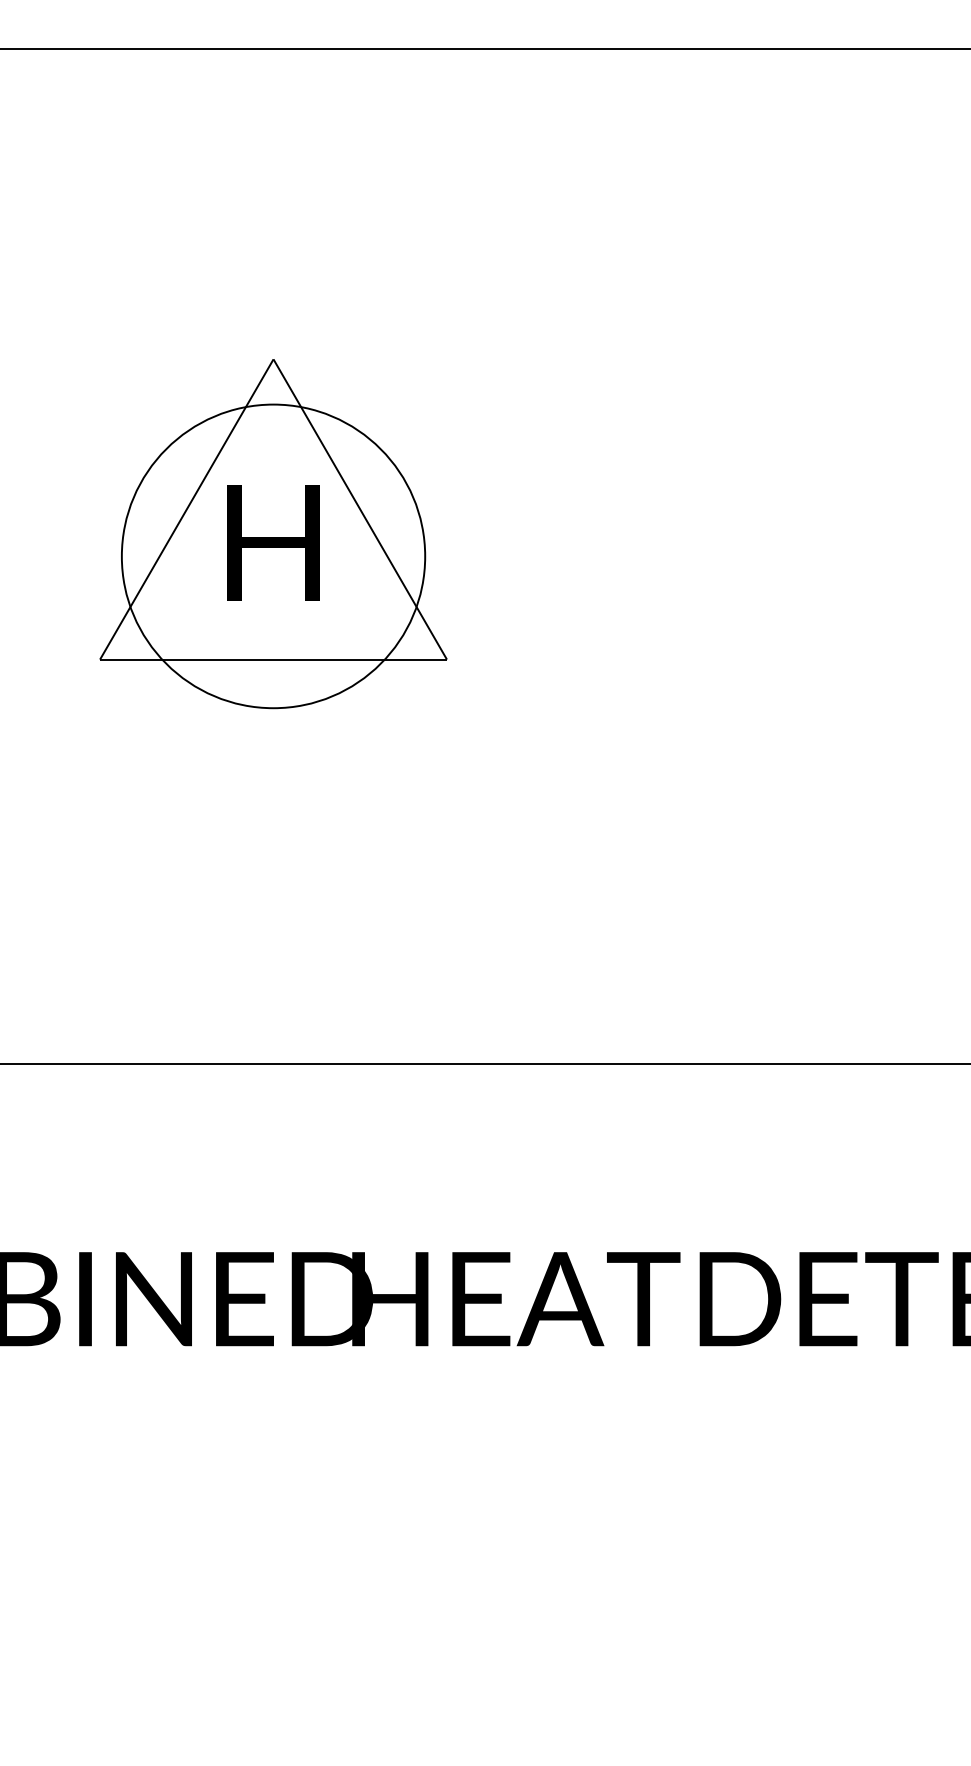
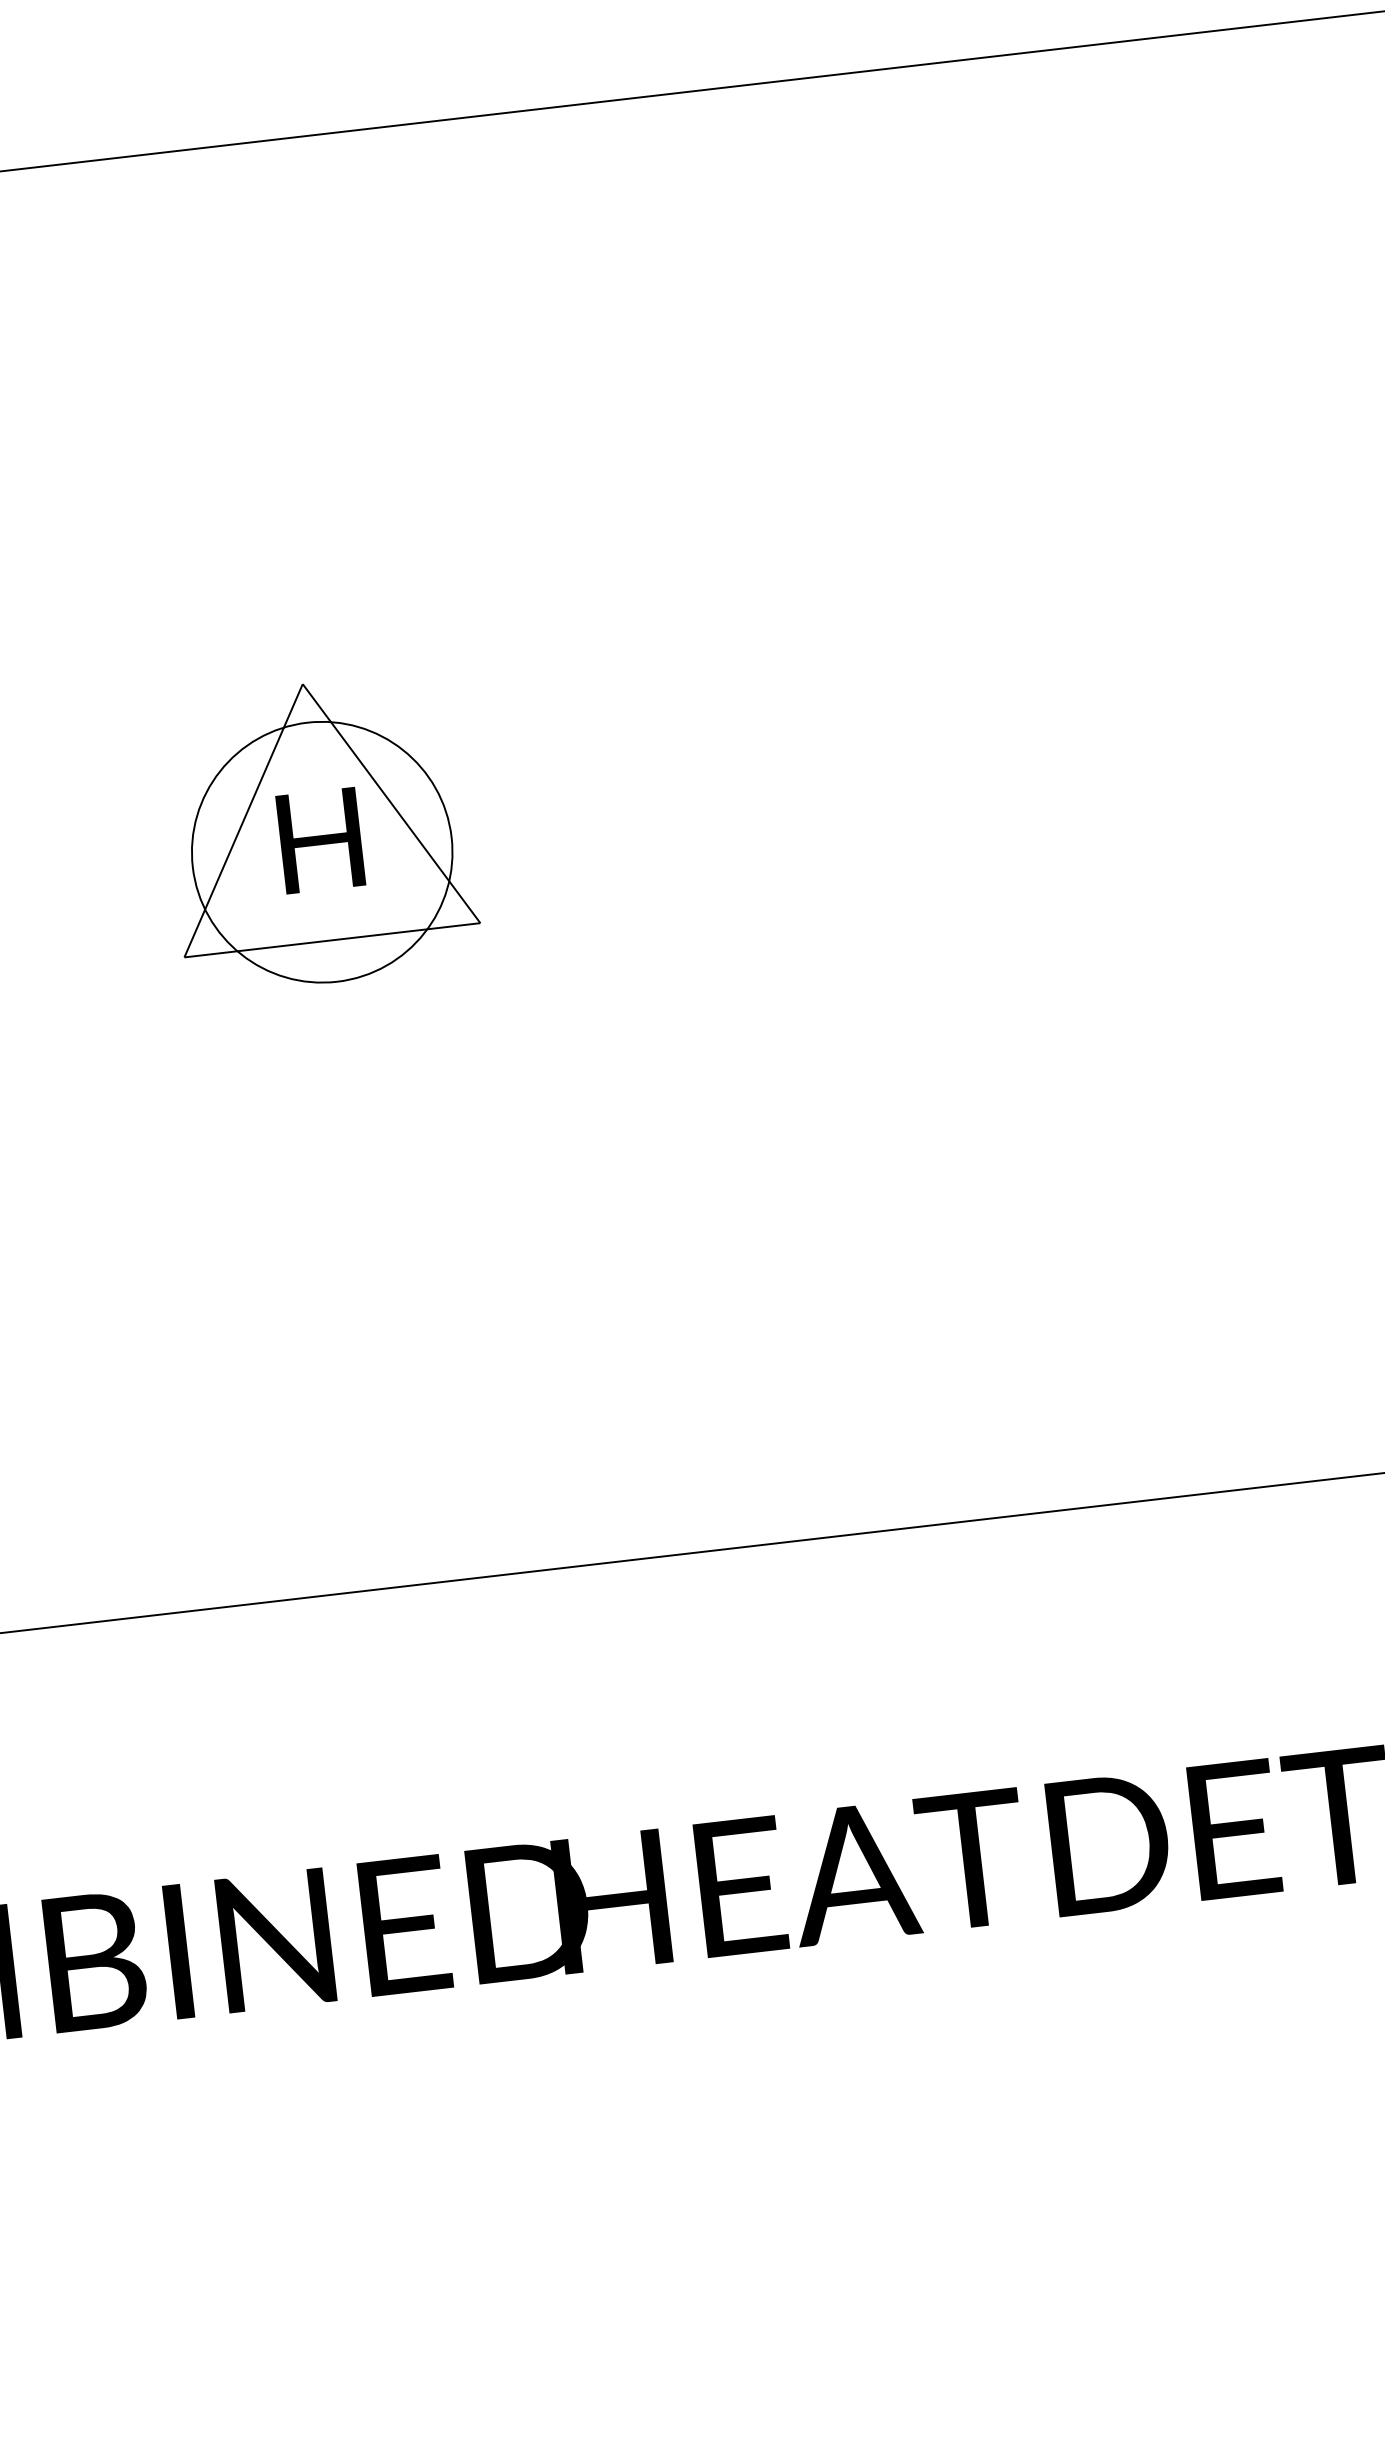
part: (273, 534) -> (320, 833), size x0.6

